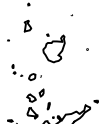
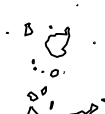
part: (27, 25) -> (28, 28), moved
part: (26, 72) -> (48, 68), moved

